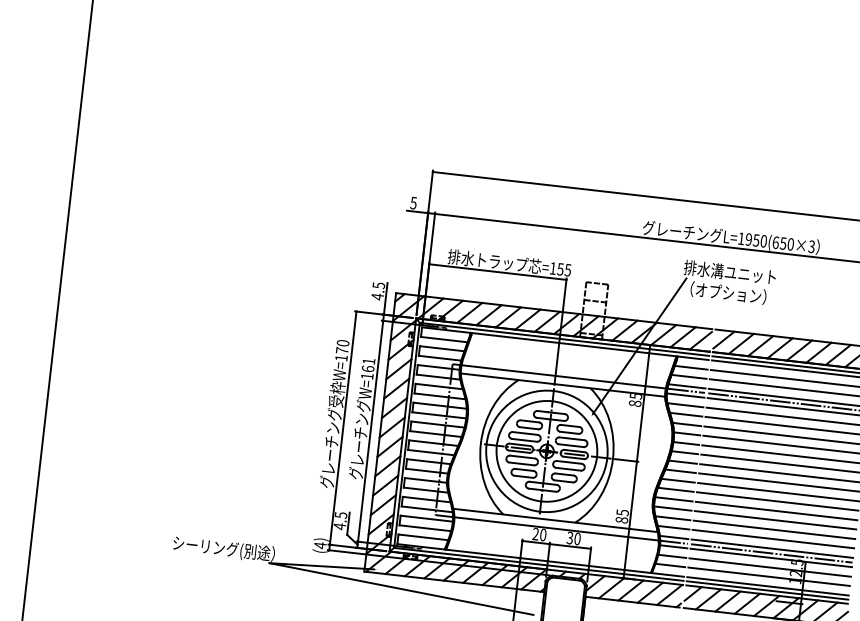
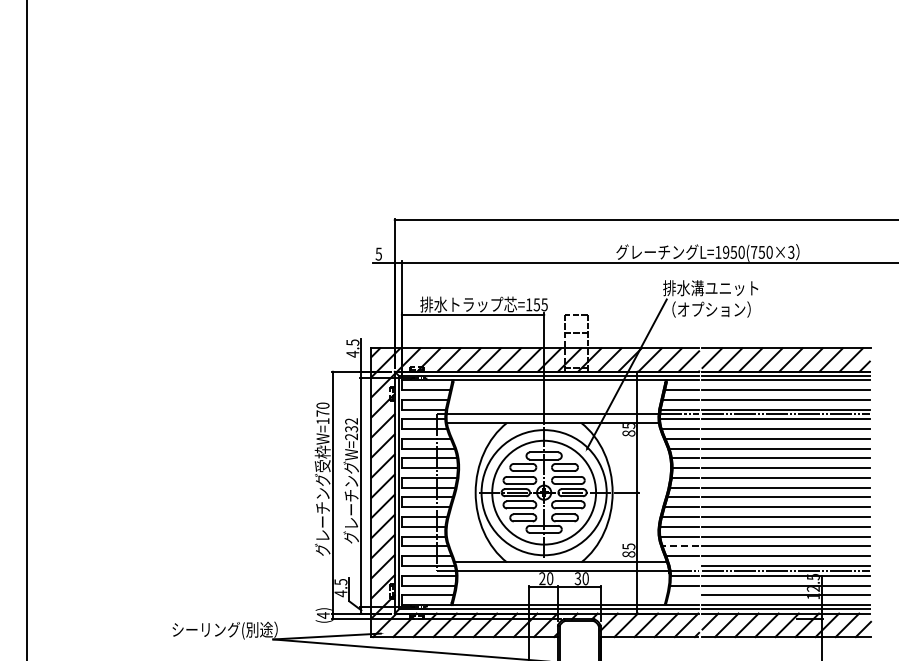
text: (776, 241) -> (754, 251), L=1950(650×3 -> L=1950(750×3
text: (368, 369) -> (351, 429), W=161 -> W=232
line: (672, 518) -> (680, 546), solid -> dashed
line: (674, 537) -> (684, 566), removed
line: (670, 565) -> (683, 595), removed

